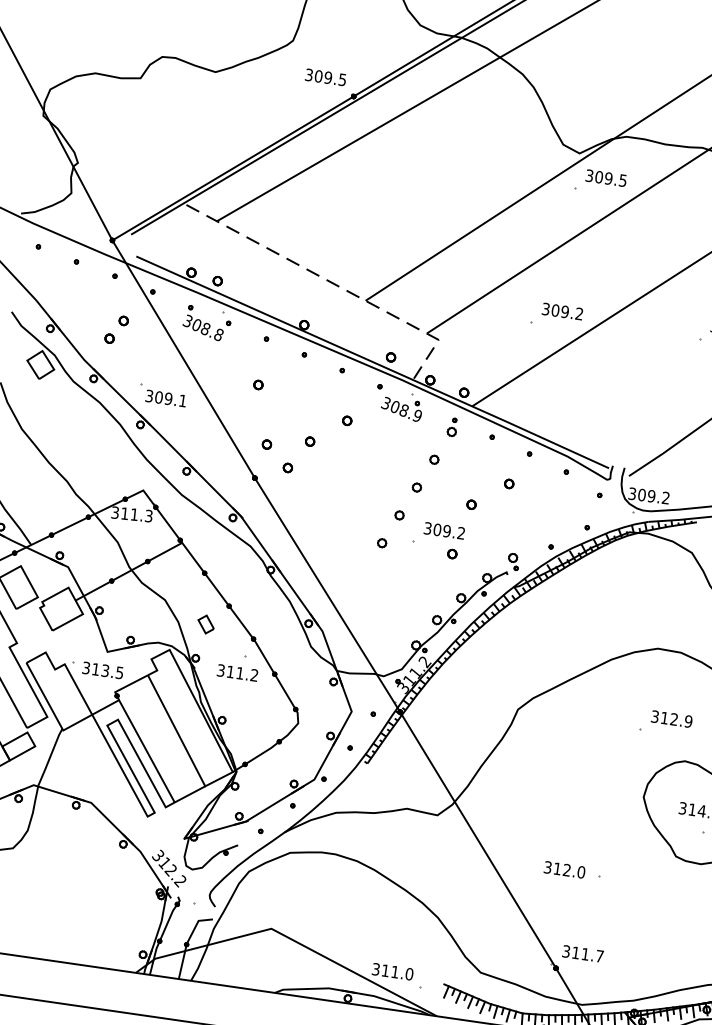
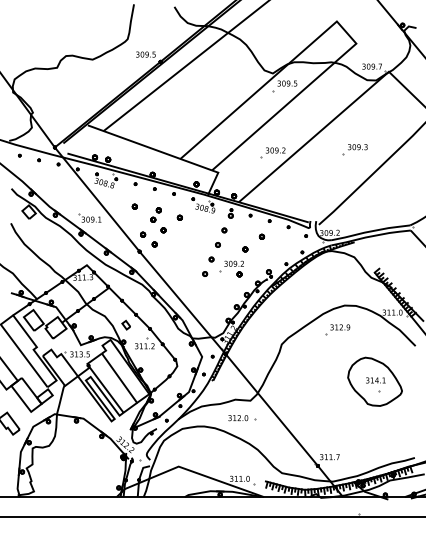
line: (336, 285) -> (165, 153), dashed -> solid
part: (115, 328) -> (155, 214), moved
part: (665, 722) -> (337, 329), moved
part: (573, 871) -> (242, 418), moved

